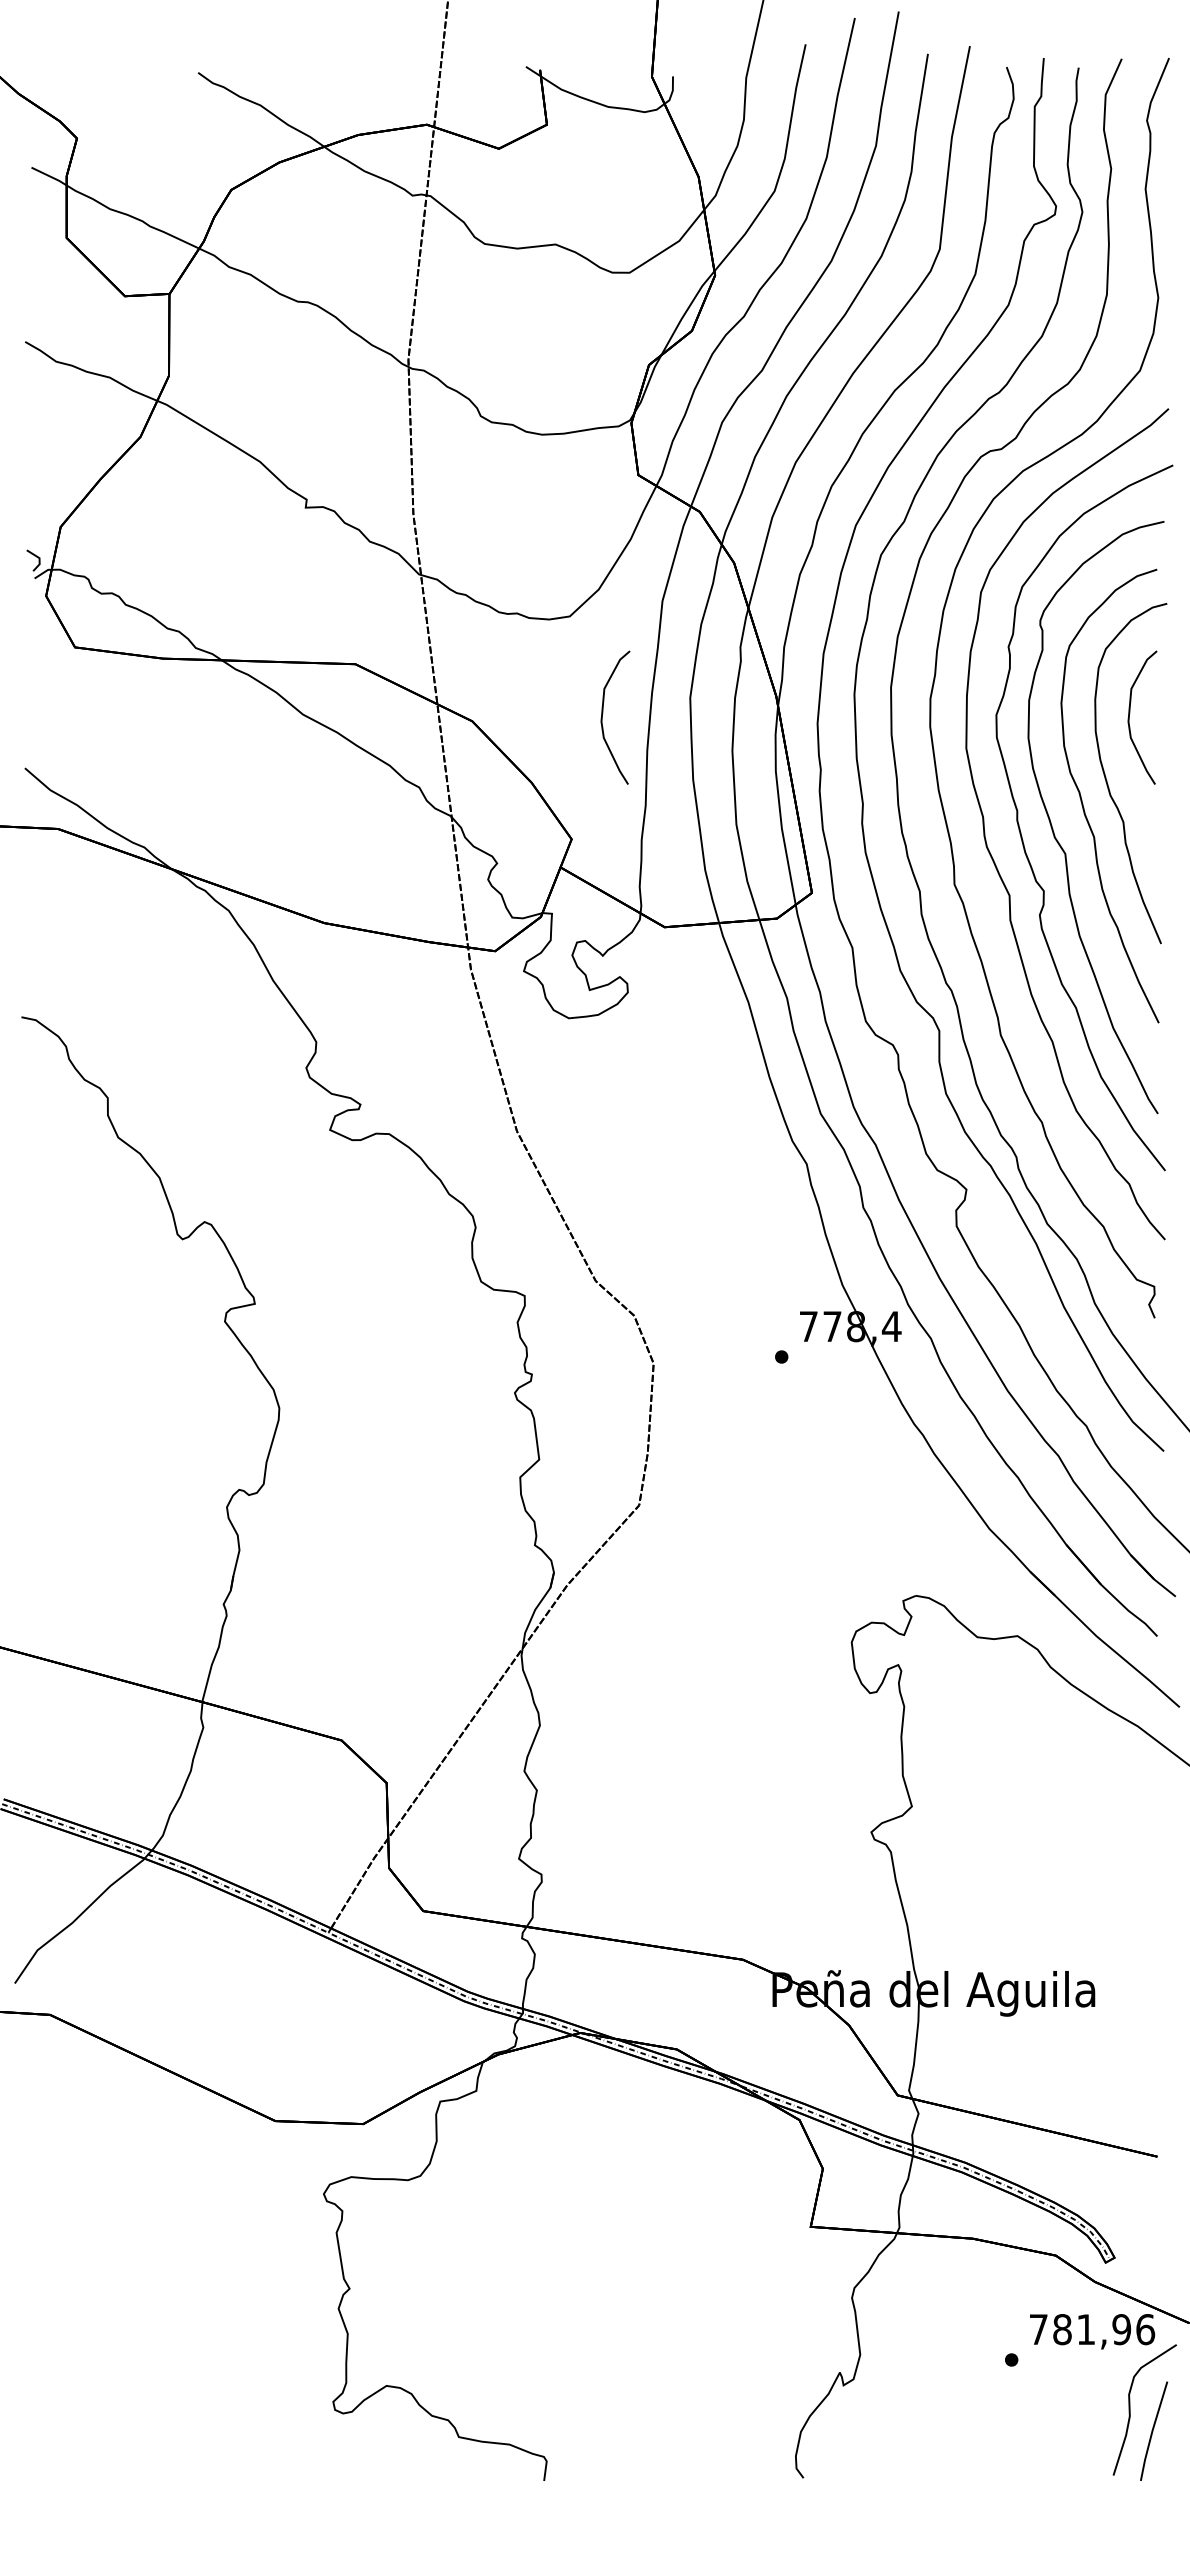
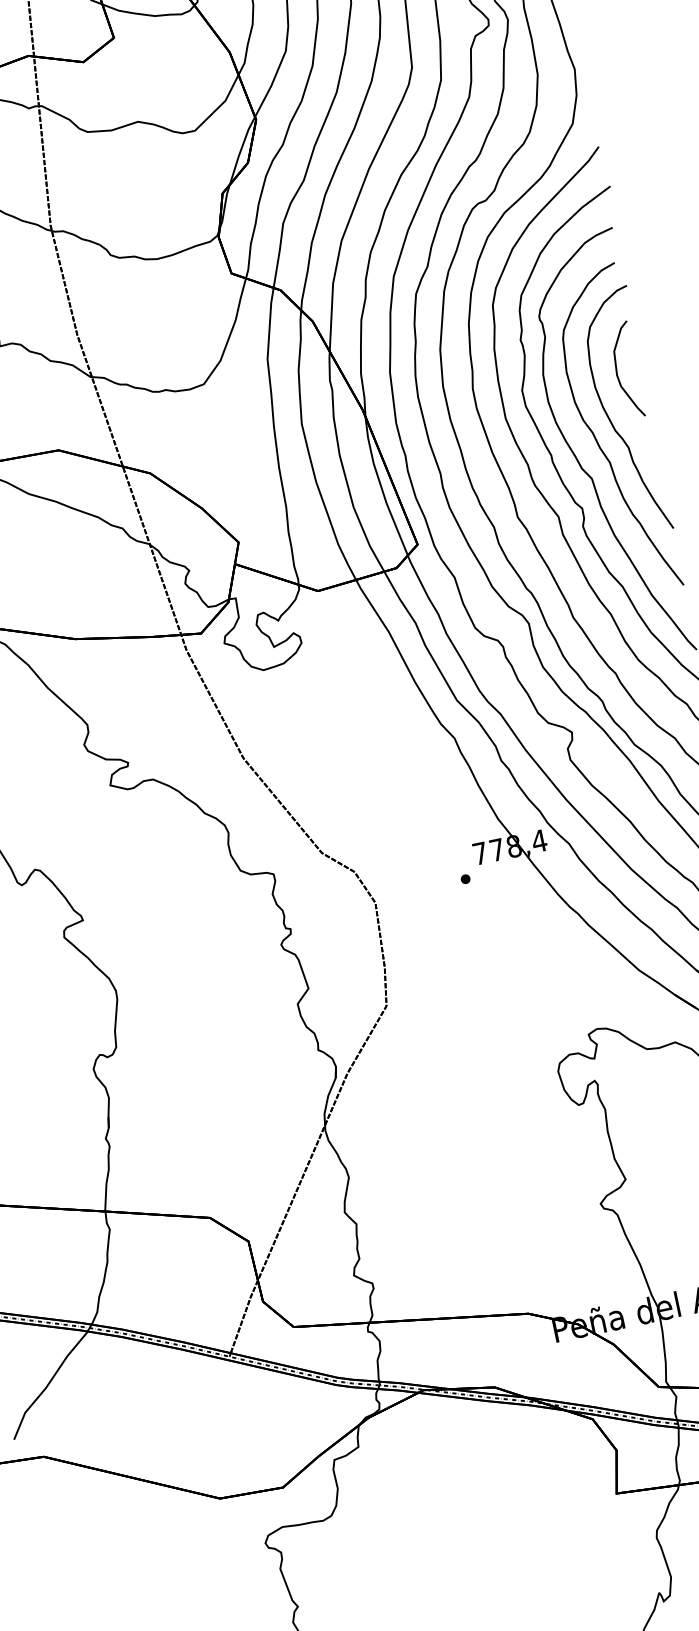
curve: (603, 713) -> (242, 448), removed

